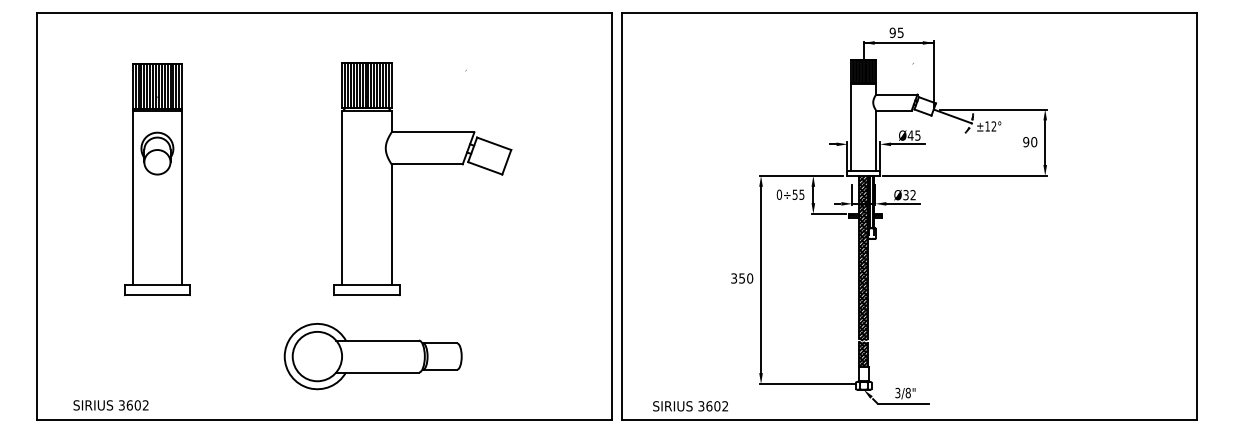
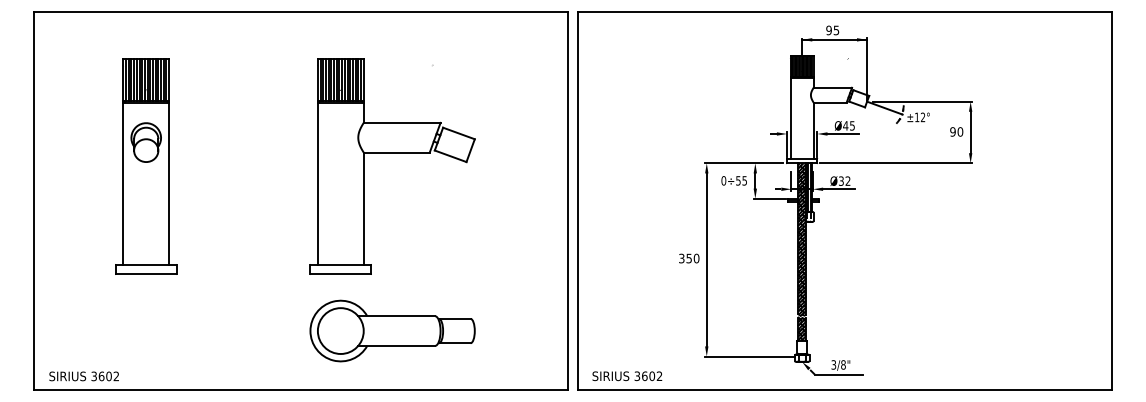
part: (373, 355) -> (392, 330), moved
text: (110, 405) -> (83, 376), moved
text: (690, 406) -> (627, 376), moved

